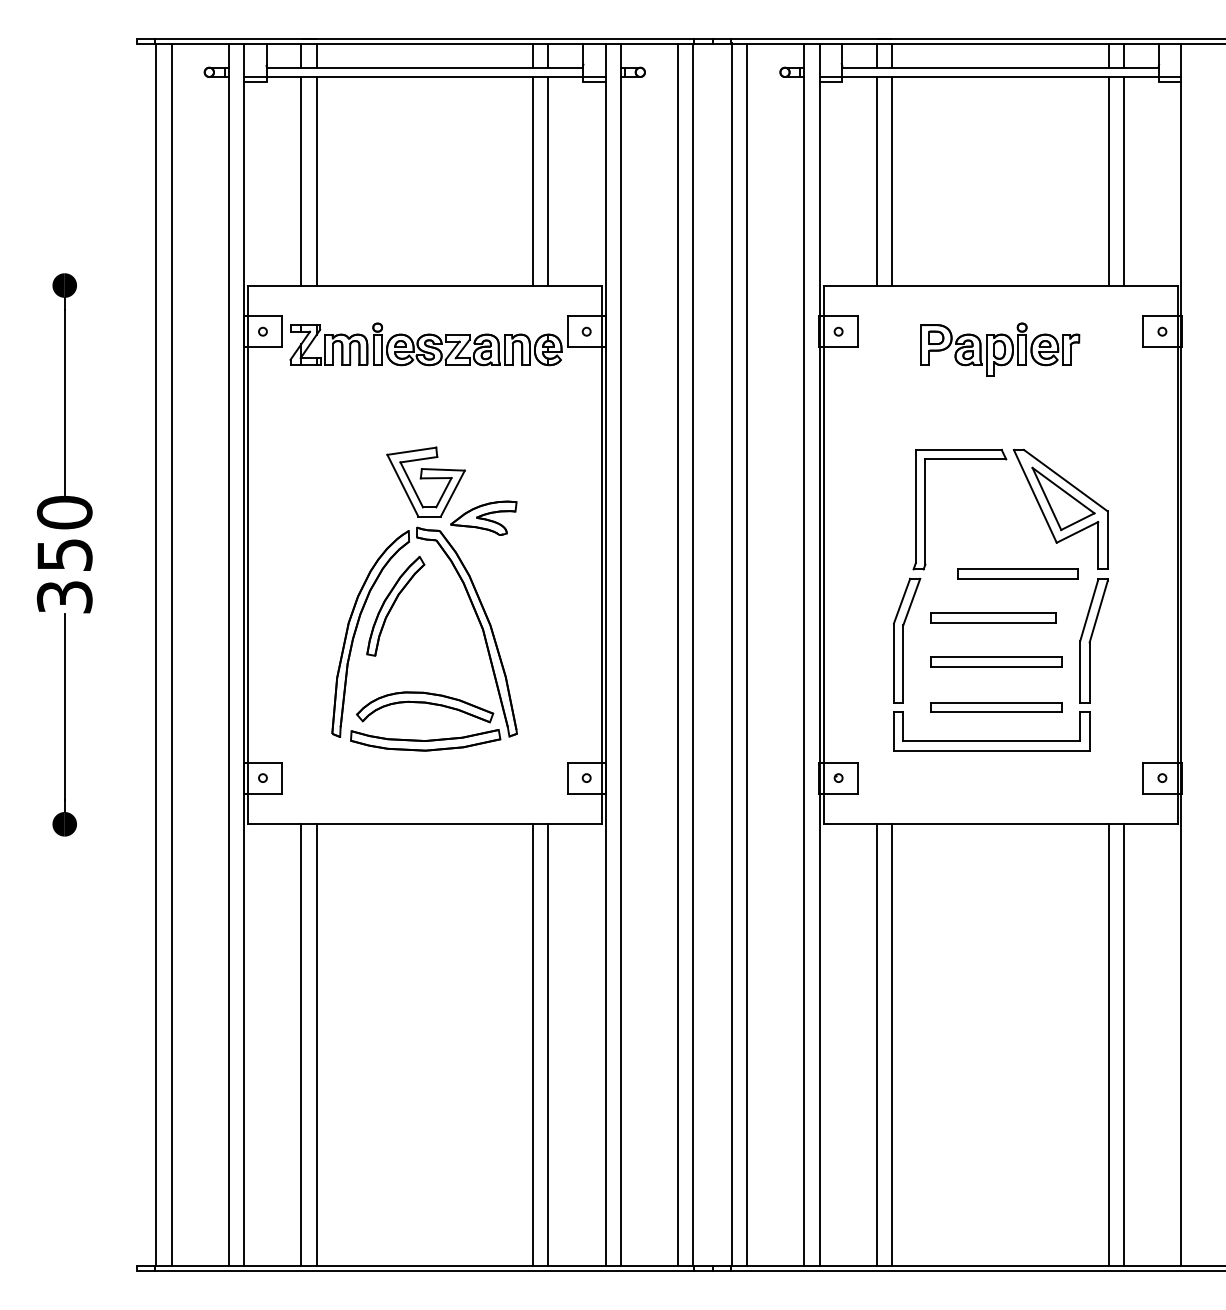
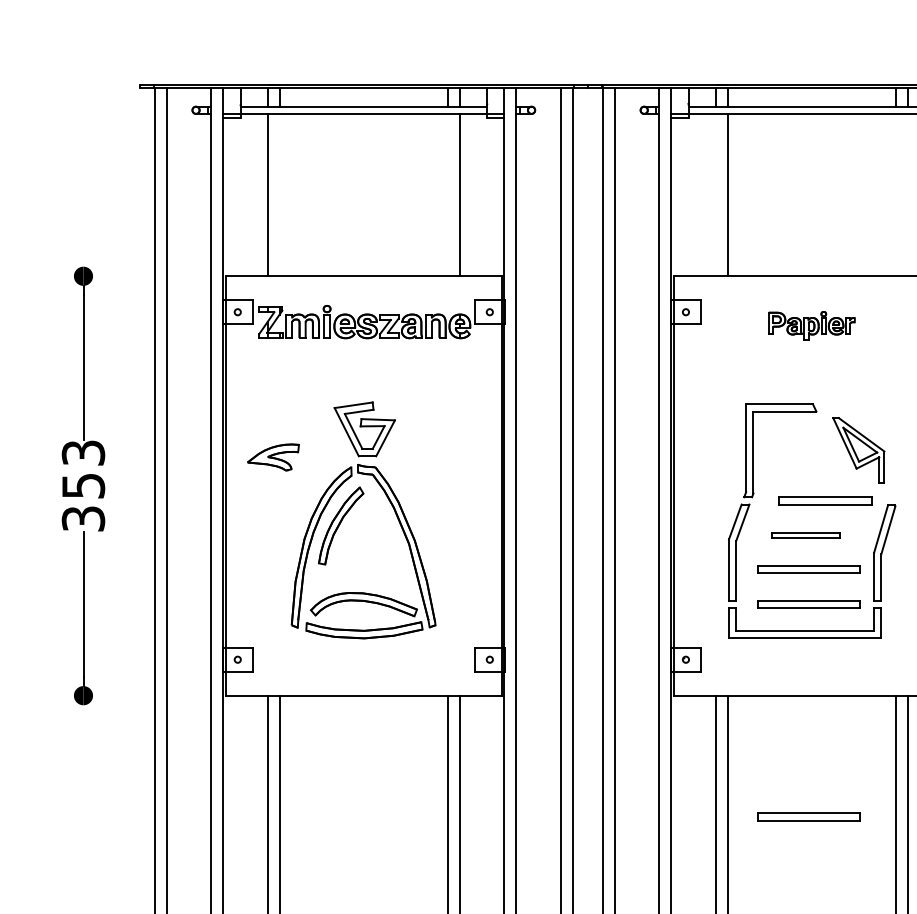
line: (316, 181) -> (279, 195), removed
line: (533, 181) -> (448, 195), removed
line: (876, 181) -> (715, 195), removed
line: (1108, 181) -> (896, 195), removed
line: (1124, 181) -> (908, 195), removed
part: (1000, 349) -> (811, 326), size x0.7
part: (1060, 508) -> (858, 449), size x0.7
text: (64, 512) -> (83, 452), 350 -> 353
part: (483, 517) -> (273, 456), moved
part: (993, 617) -> (806, 534), size x0.7
part: (996, 979) -> (808, 816), added

